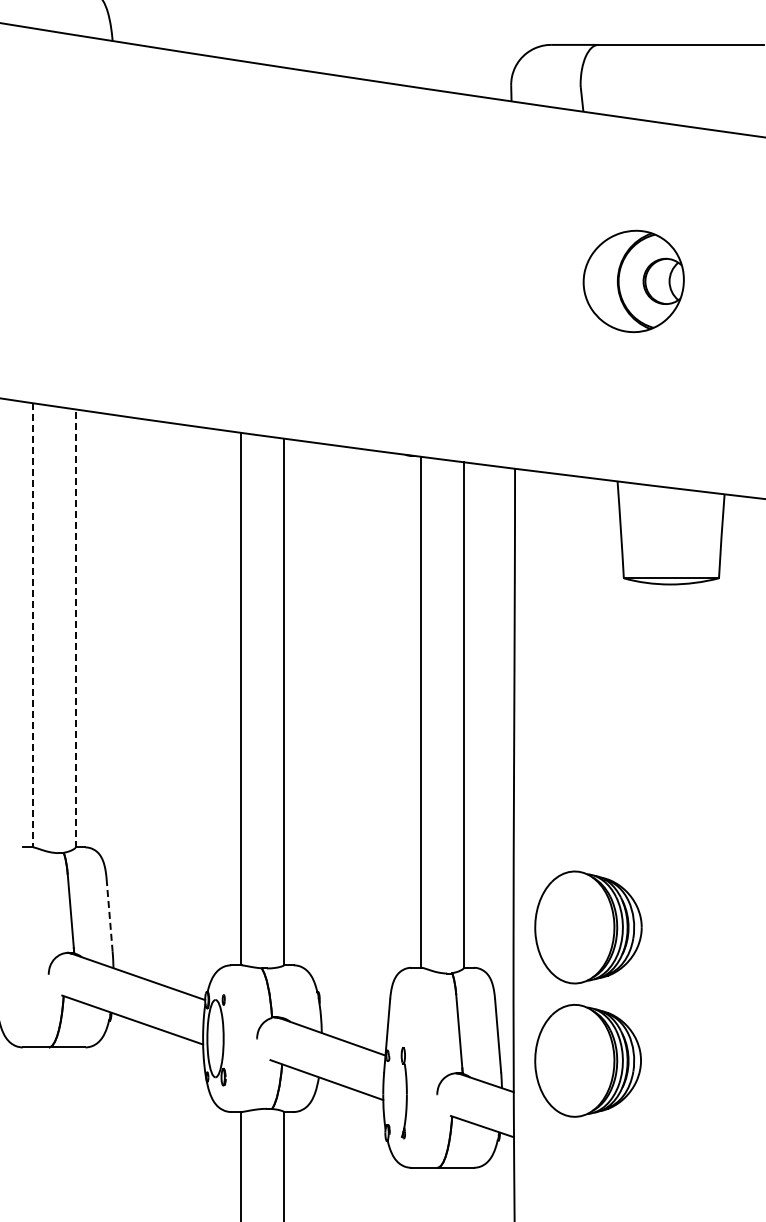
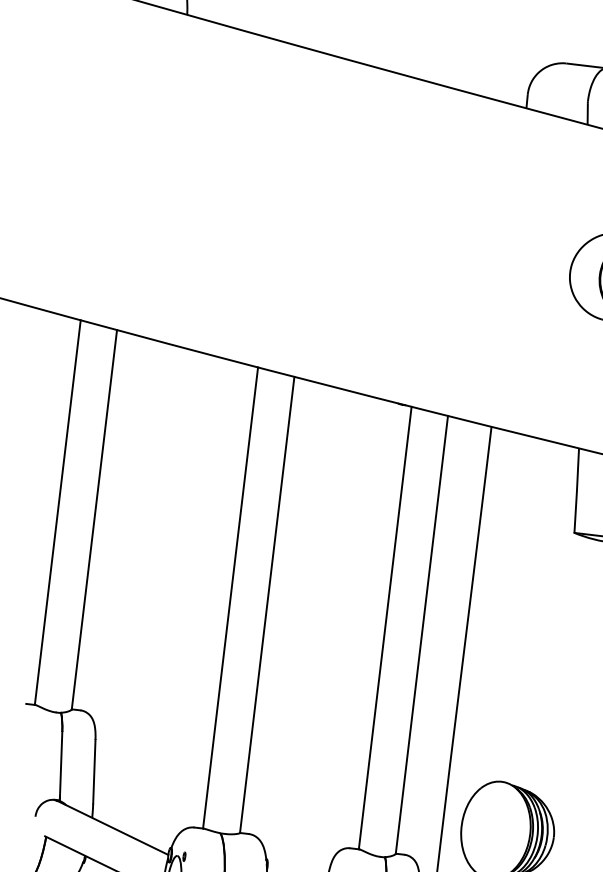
line: (32, 625) -> (57, 512), dashed -> solid
line: (75, 628) -> (94, 519), dashed -> solid
line: (109, 915) -> (94, 771), dashed -> solid

